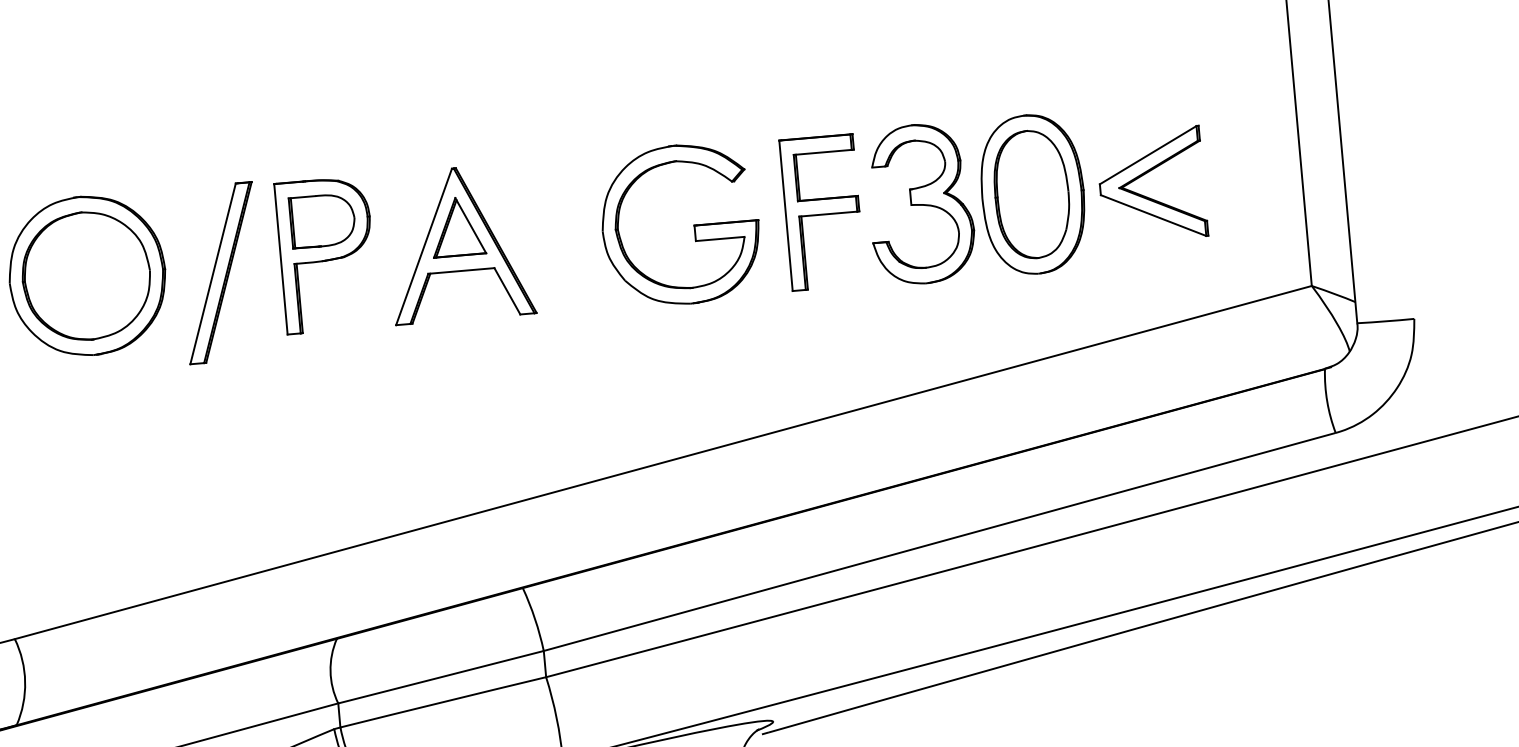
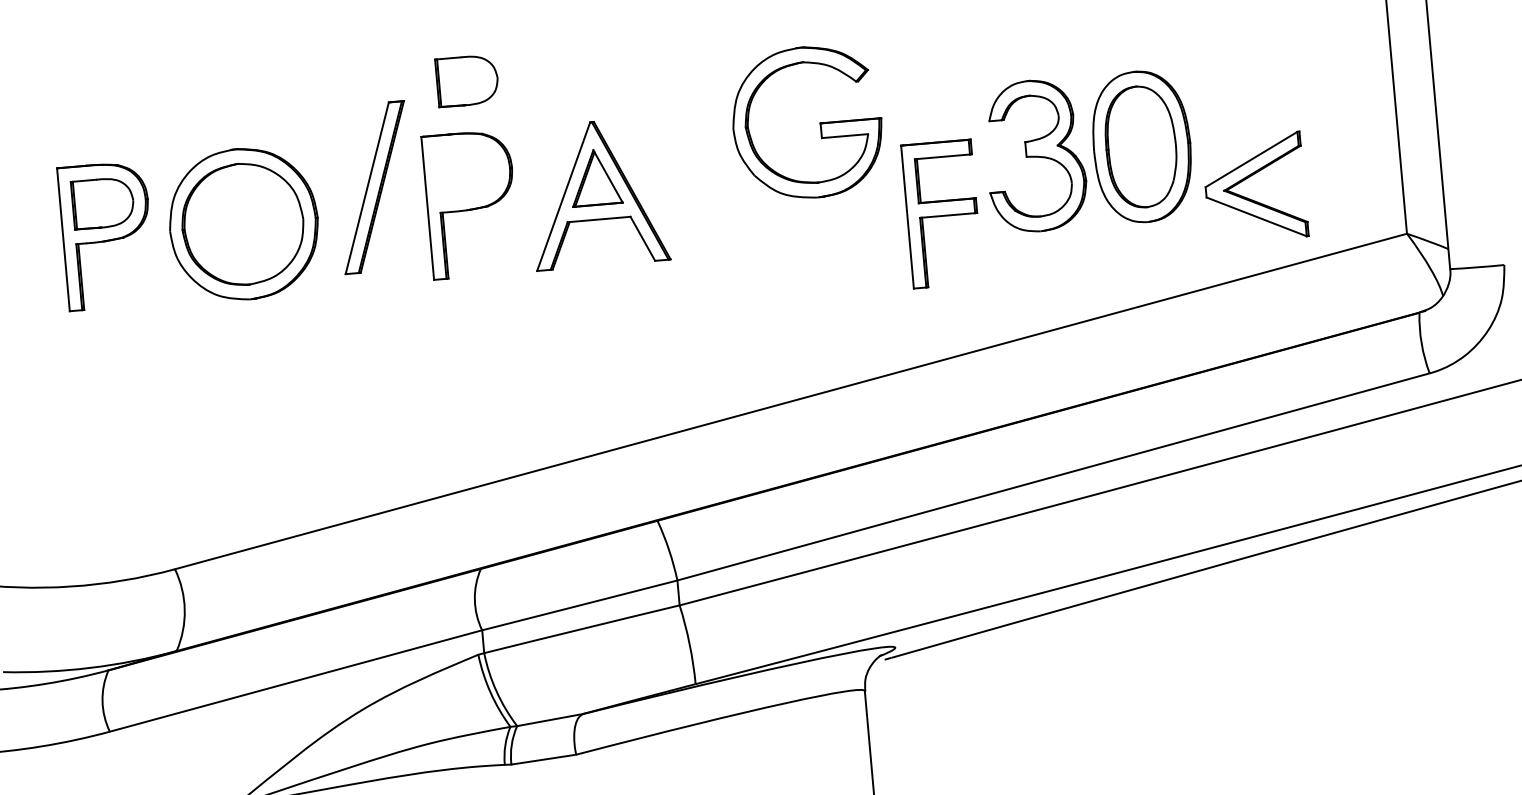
part: (1150, 172) -> (1253, 175), moved
part: (819, 212) -> (939, 213), moved
part: (321, 221) -> (466, 81), moved
part: (693, 224) -> (819, 122), moved
part: (220, 273) -> (374, 187), moved

